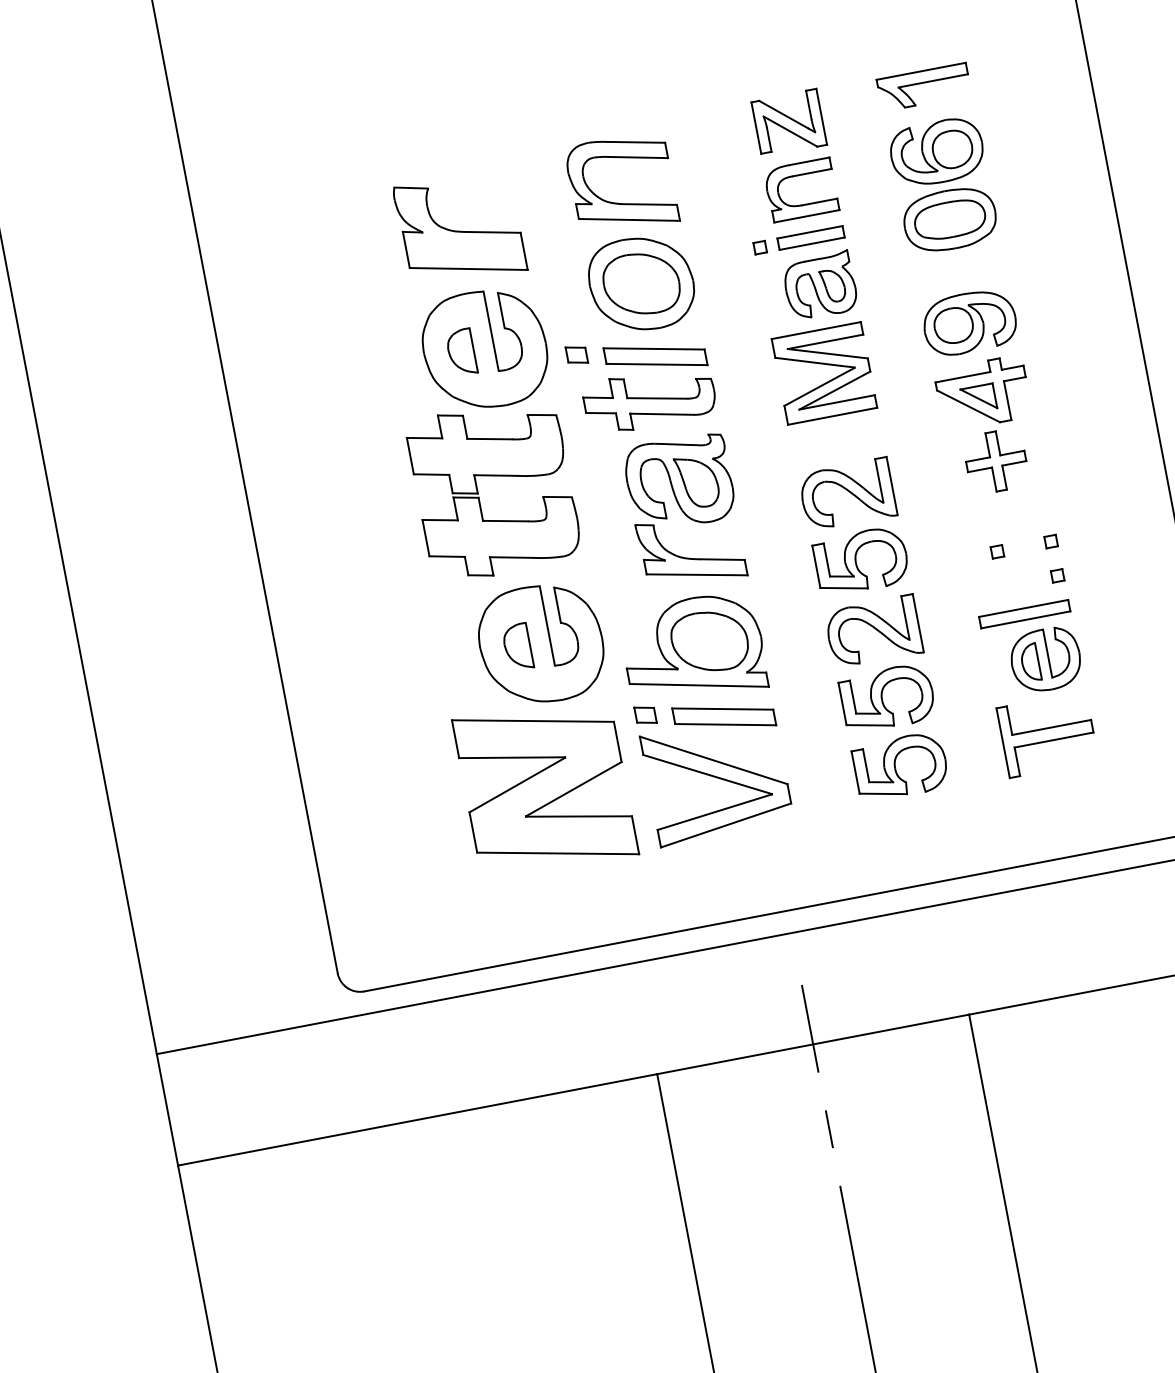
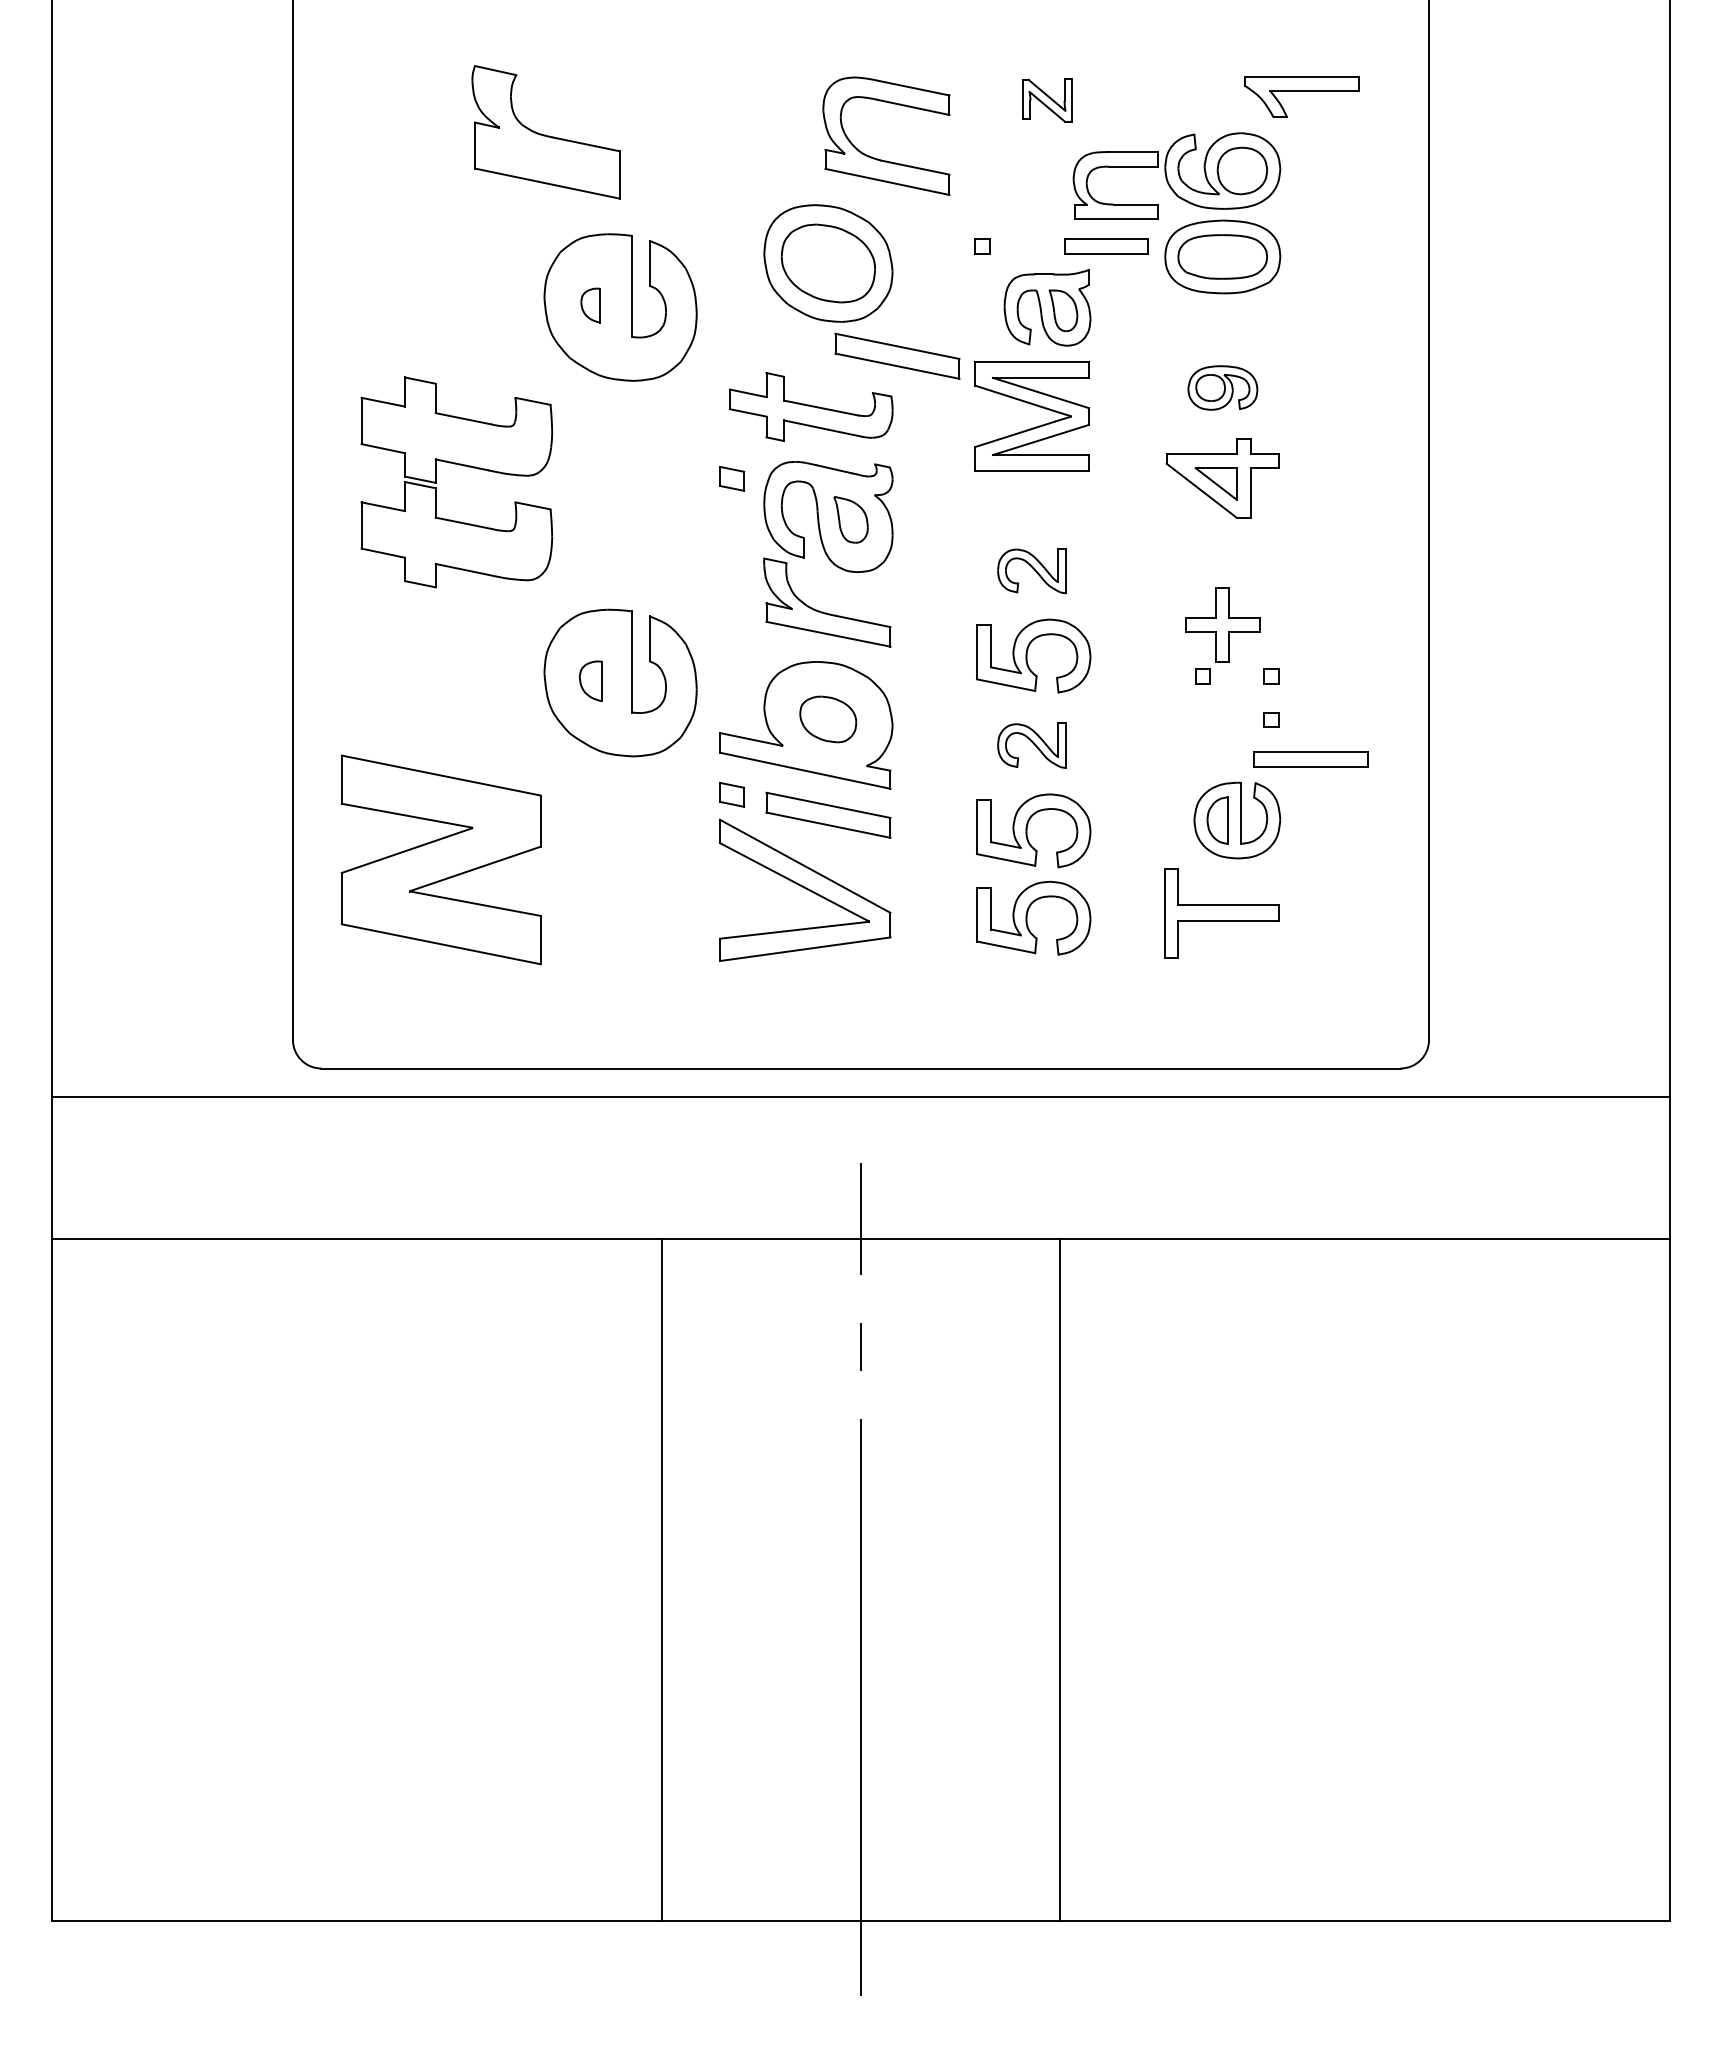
part: (923, 86) -> (1301, 96), moved
part: (789, 123) -> (1047, 100), size x0.6
part: (798, 175) -> (1115, 167), moved
part: (618, 202) -> (878, 158), moved
part: (459, 229) -> (545, 132), moved
part: (810, 237) -> (1106, 246), moved
part: (969, 322) -> (1222, 387), size x0.6
part: (461, 352) -> (590, 305), size x0.6
part: (577, 354) -> (732, 478), moved
part: (655, 356) -> (897, 355), moved
part: (995, 461) -> (1222, 624), moved
part: (493, 476) -> (458, 465), moved
part: (697, 481) -> (850, 519), size x0.7
part: (846, 494) -> (1031, 570), size x0.6
part: (1024, 614) -> (1310, 759), moved
part: (873, 631) -> (1031, 745), size x0.6
part: (709, 641) -> (827, 719), size x0.6
part: (517, 647) -> (590, 681), size x0.7
part: (544, 787) -> (440, 859), moved

